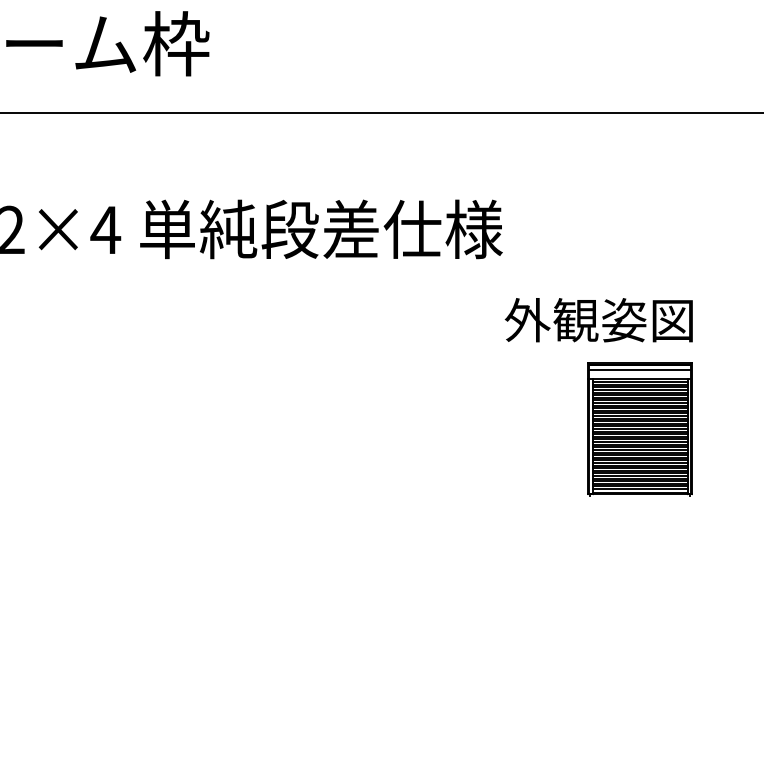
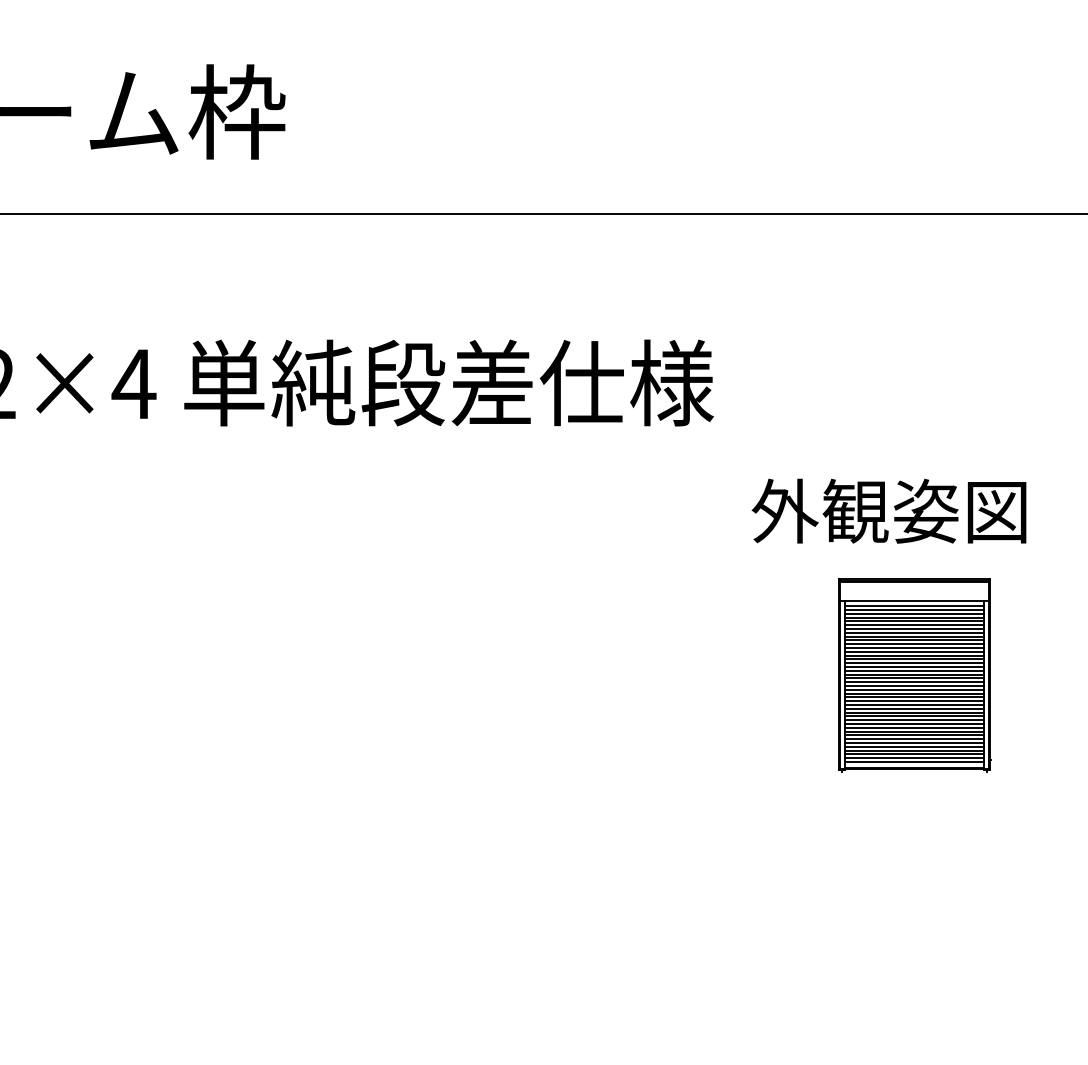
text: (598, 320) -> (888, 511), moved
line: (640, 370) -> (914, 589), removed

